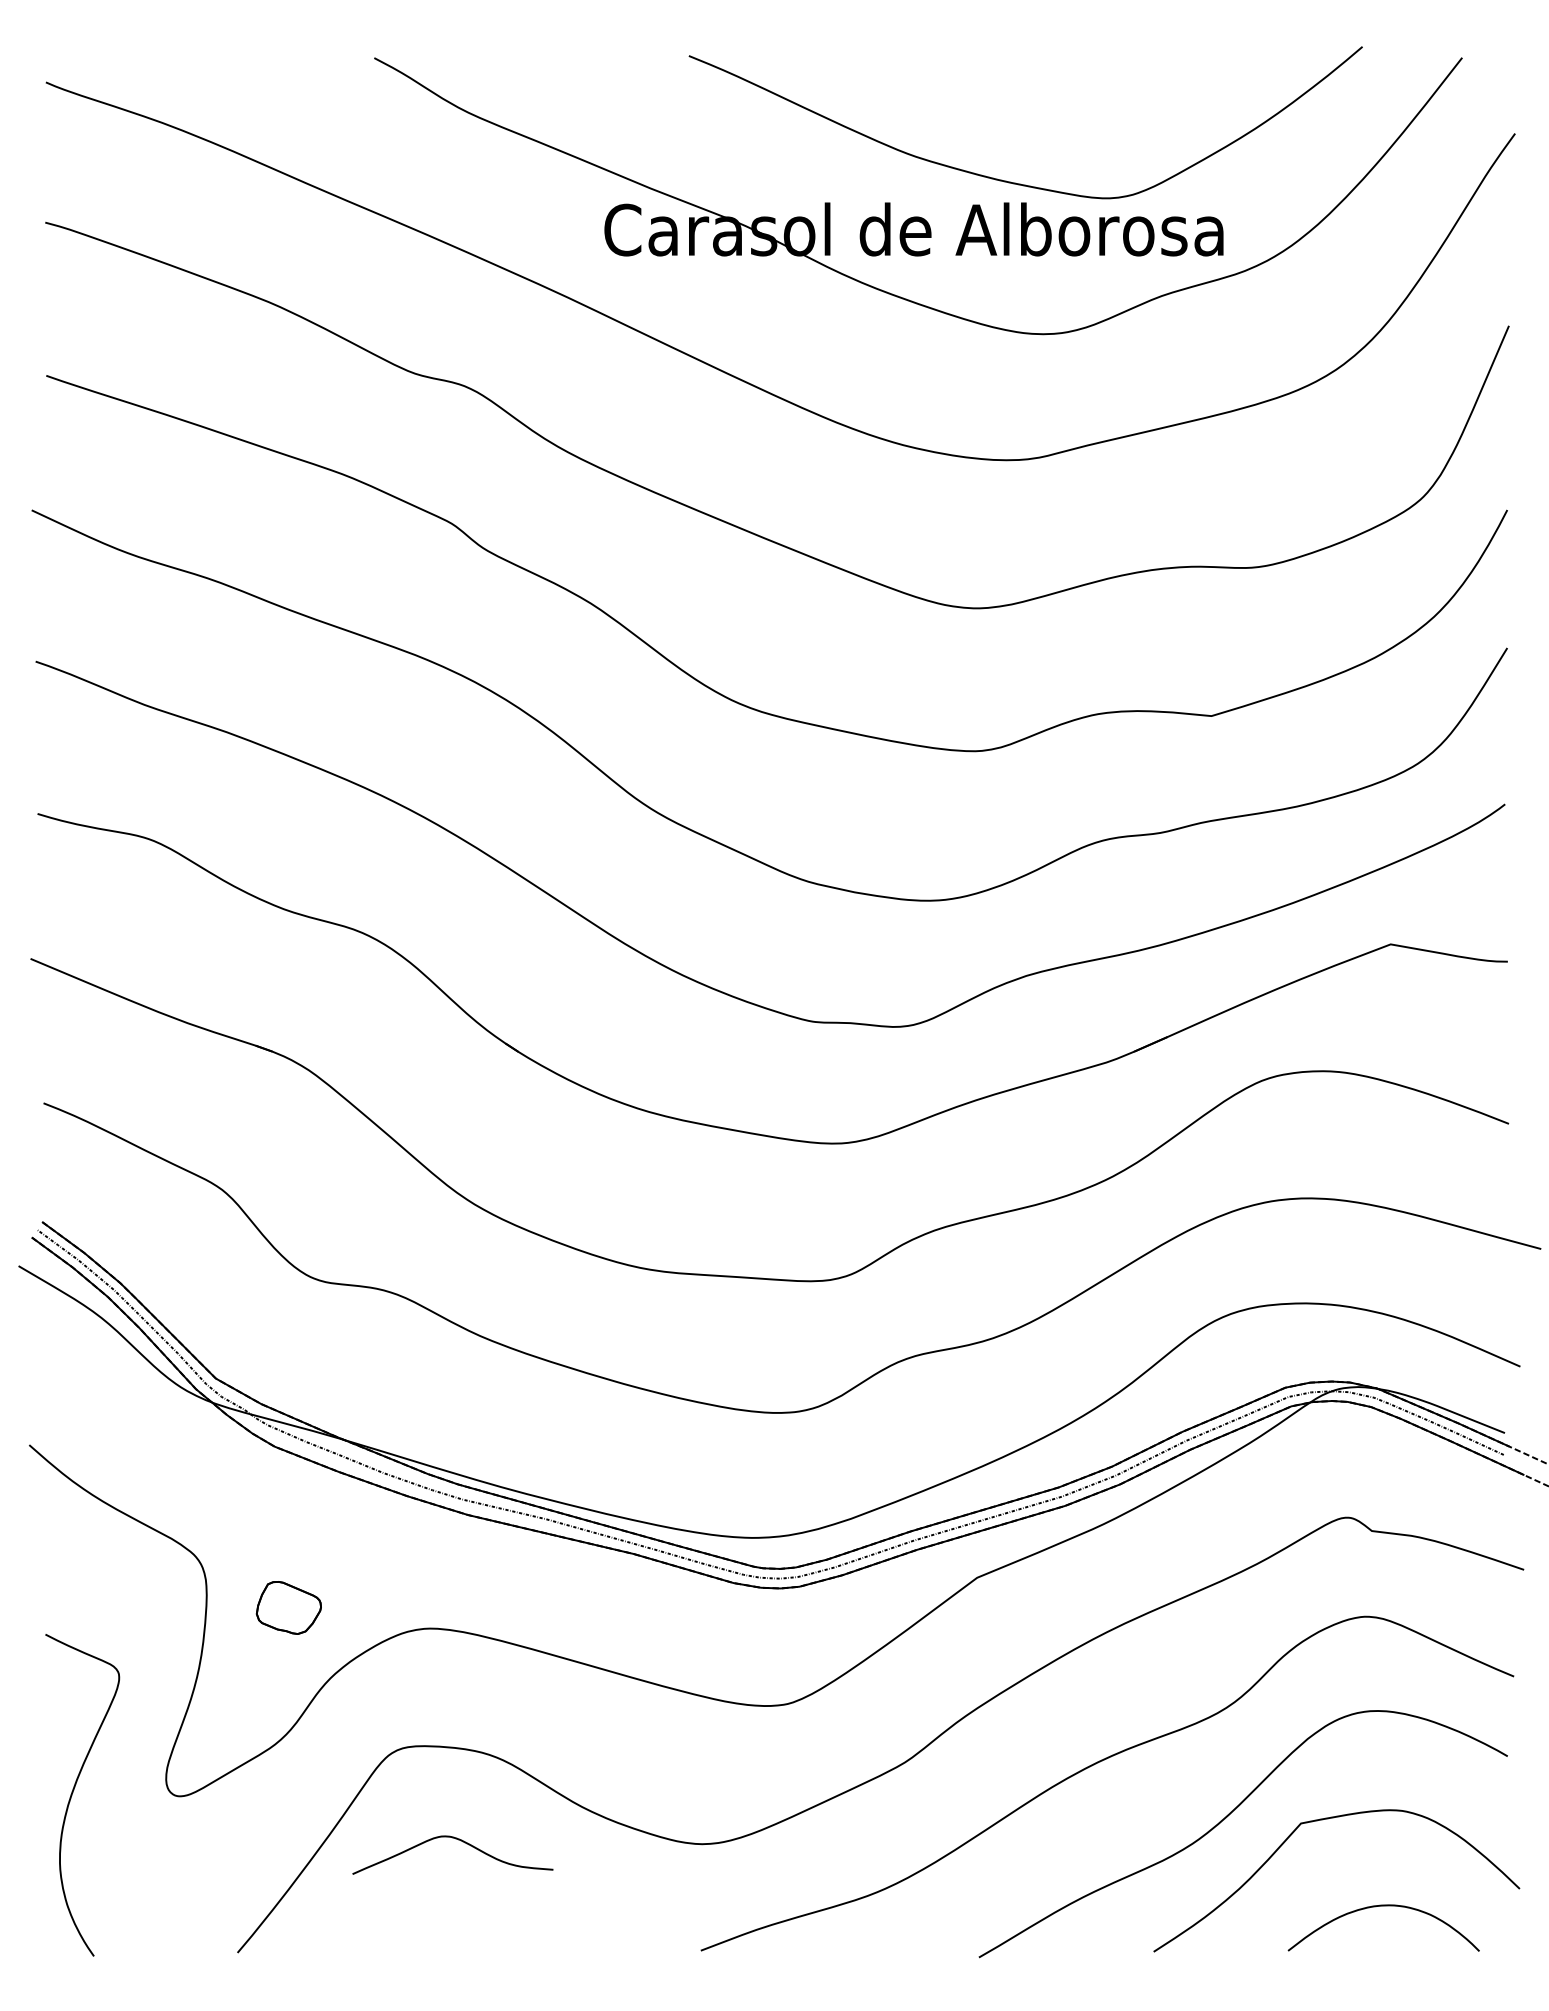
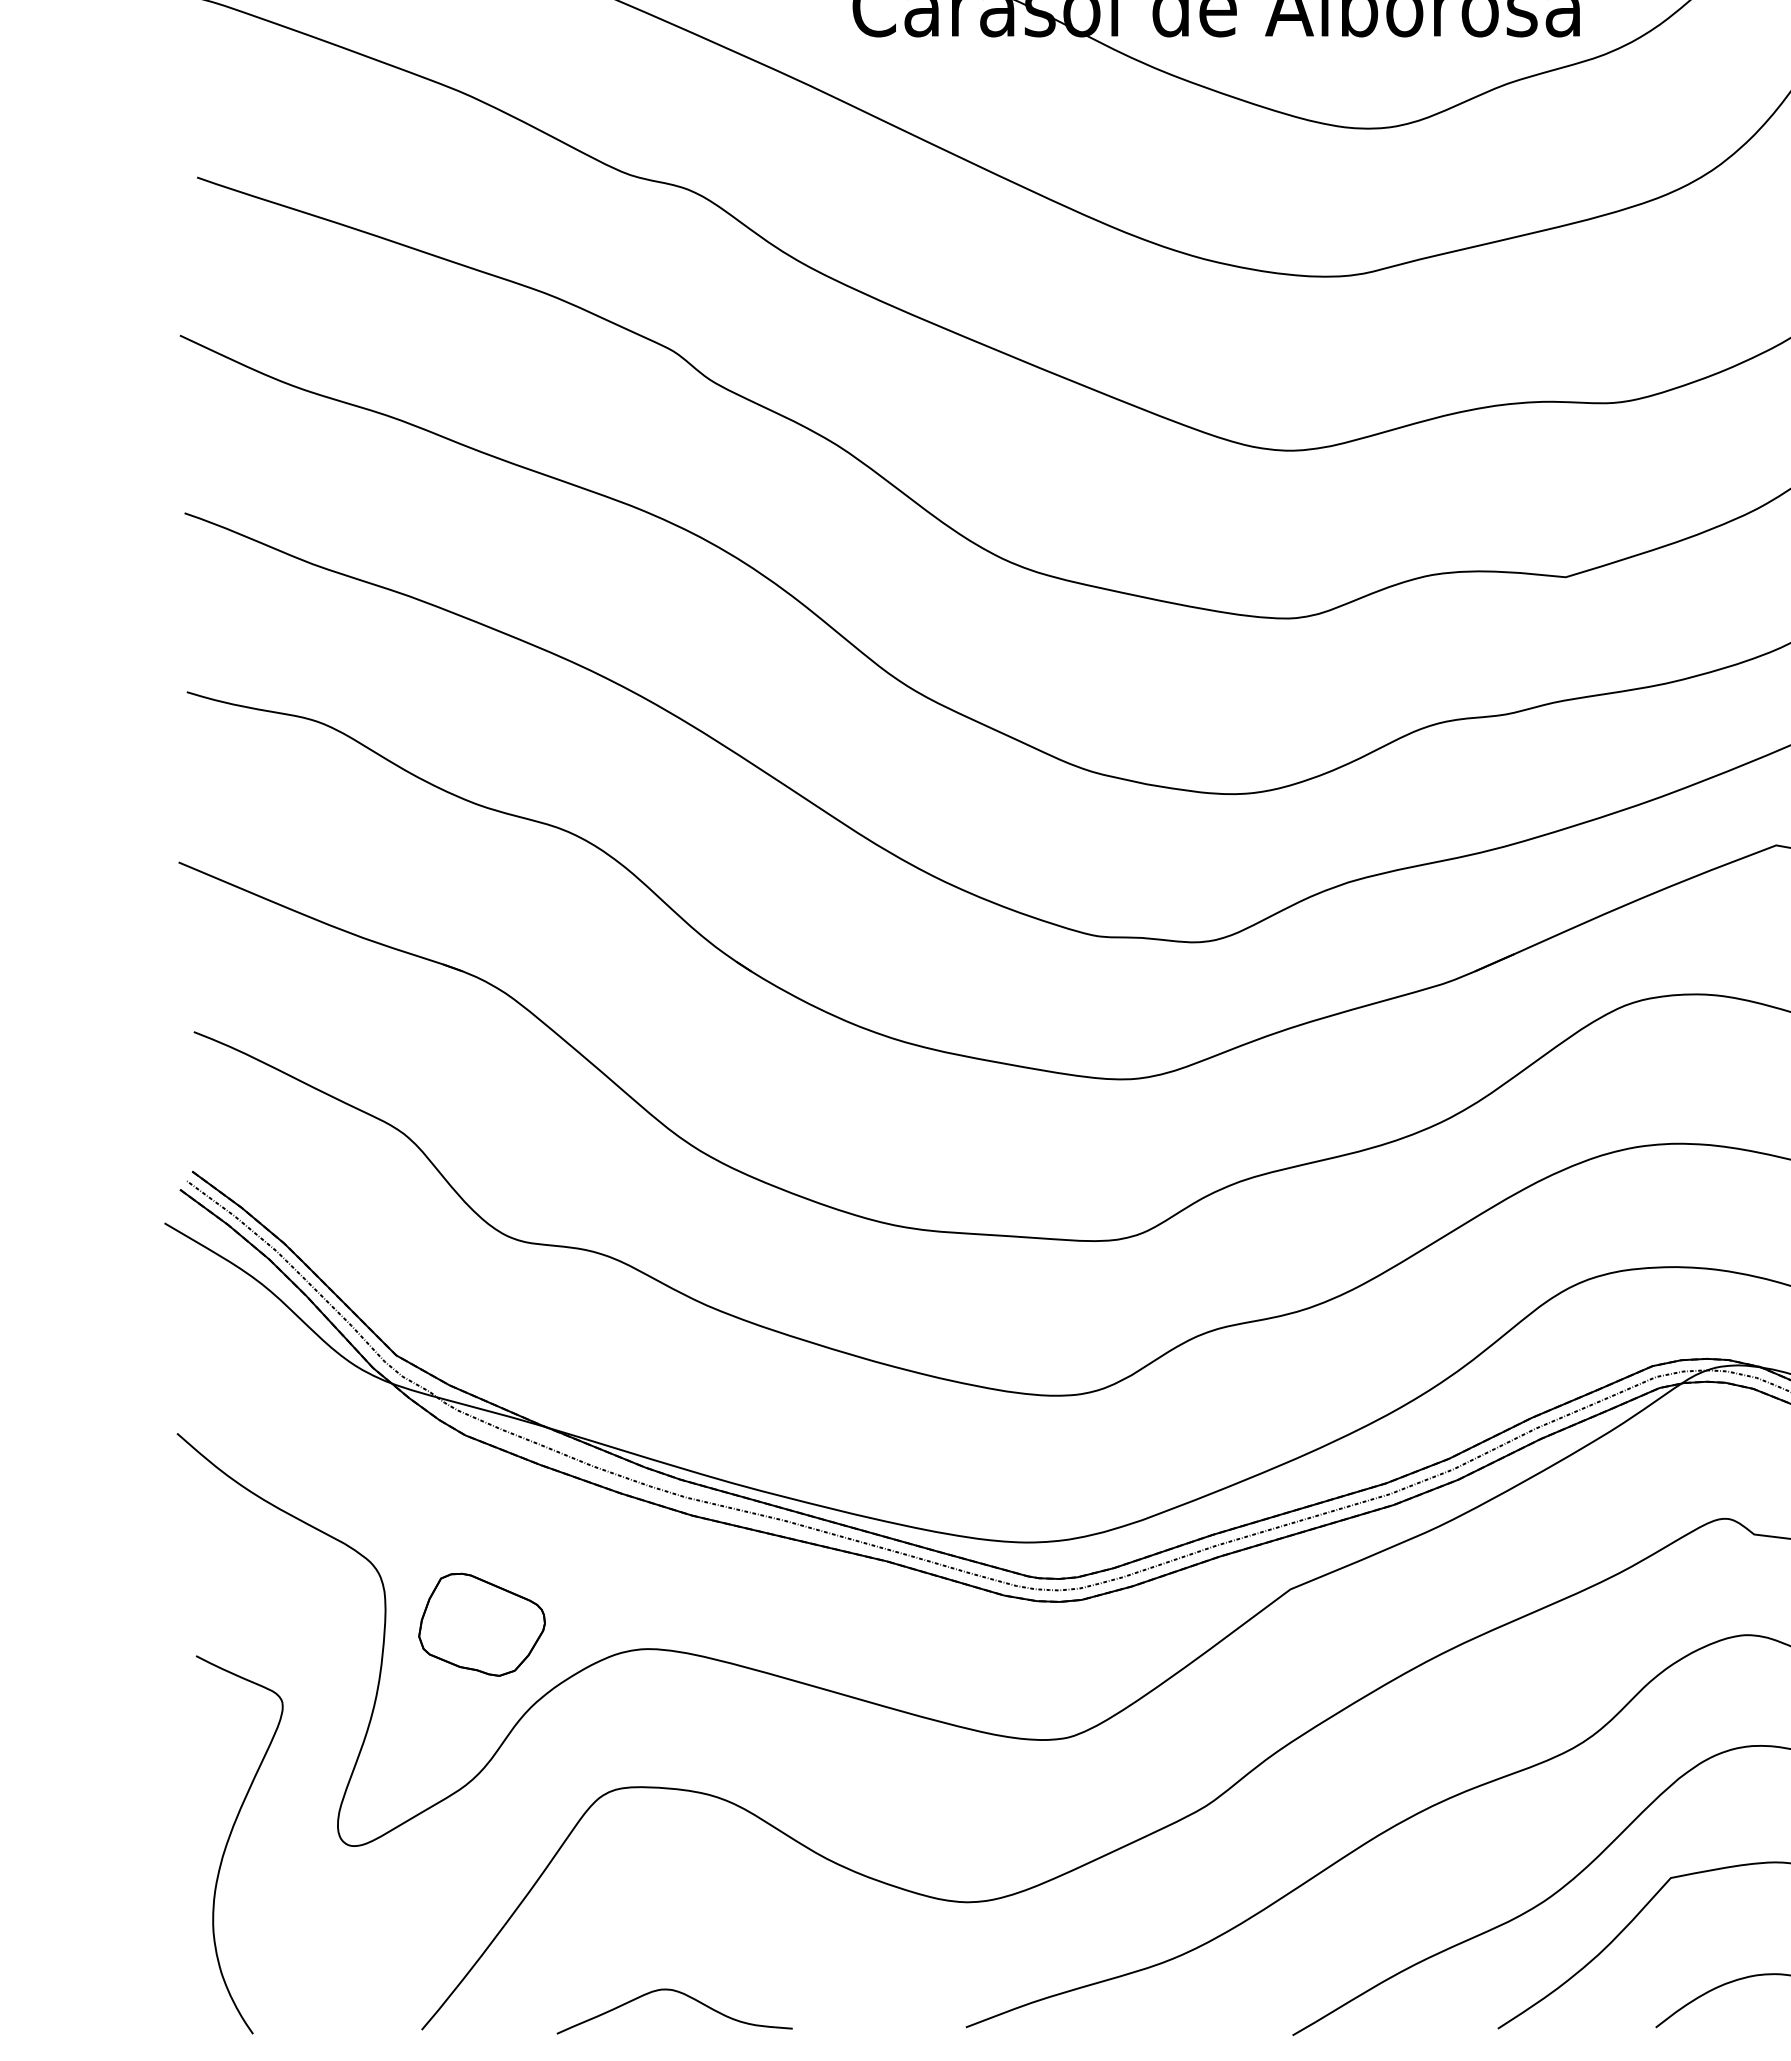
part: (288, 1607) -> (481, 1624), size x1.67
curve: (458, 1840) -> (681, 1994), moved

